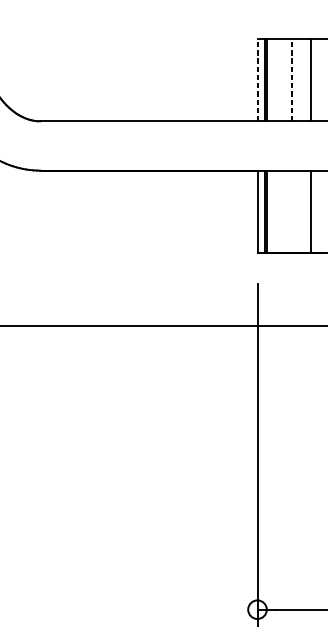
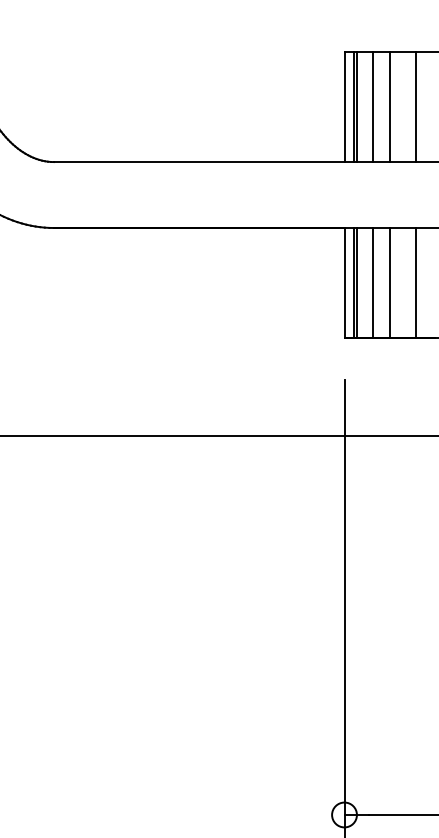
line: (257, 79) -> (344, 106), dashed -> solid
line: (291, 79) -> (390, 106), dashed -> solid
line: (278, 80) -> (372, 107), added
line: (278, 212) -> (372, 283), added
line: (291, 212) -> (390, 283), added

